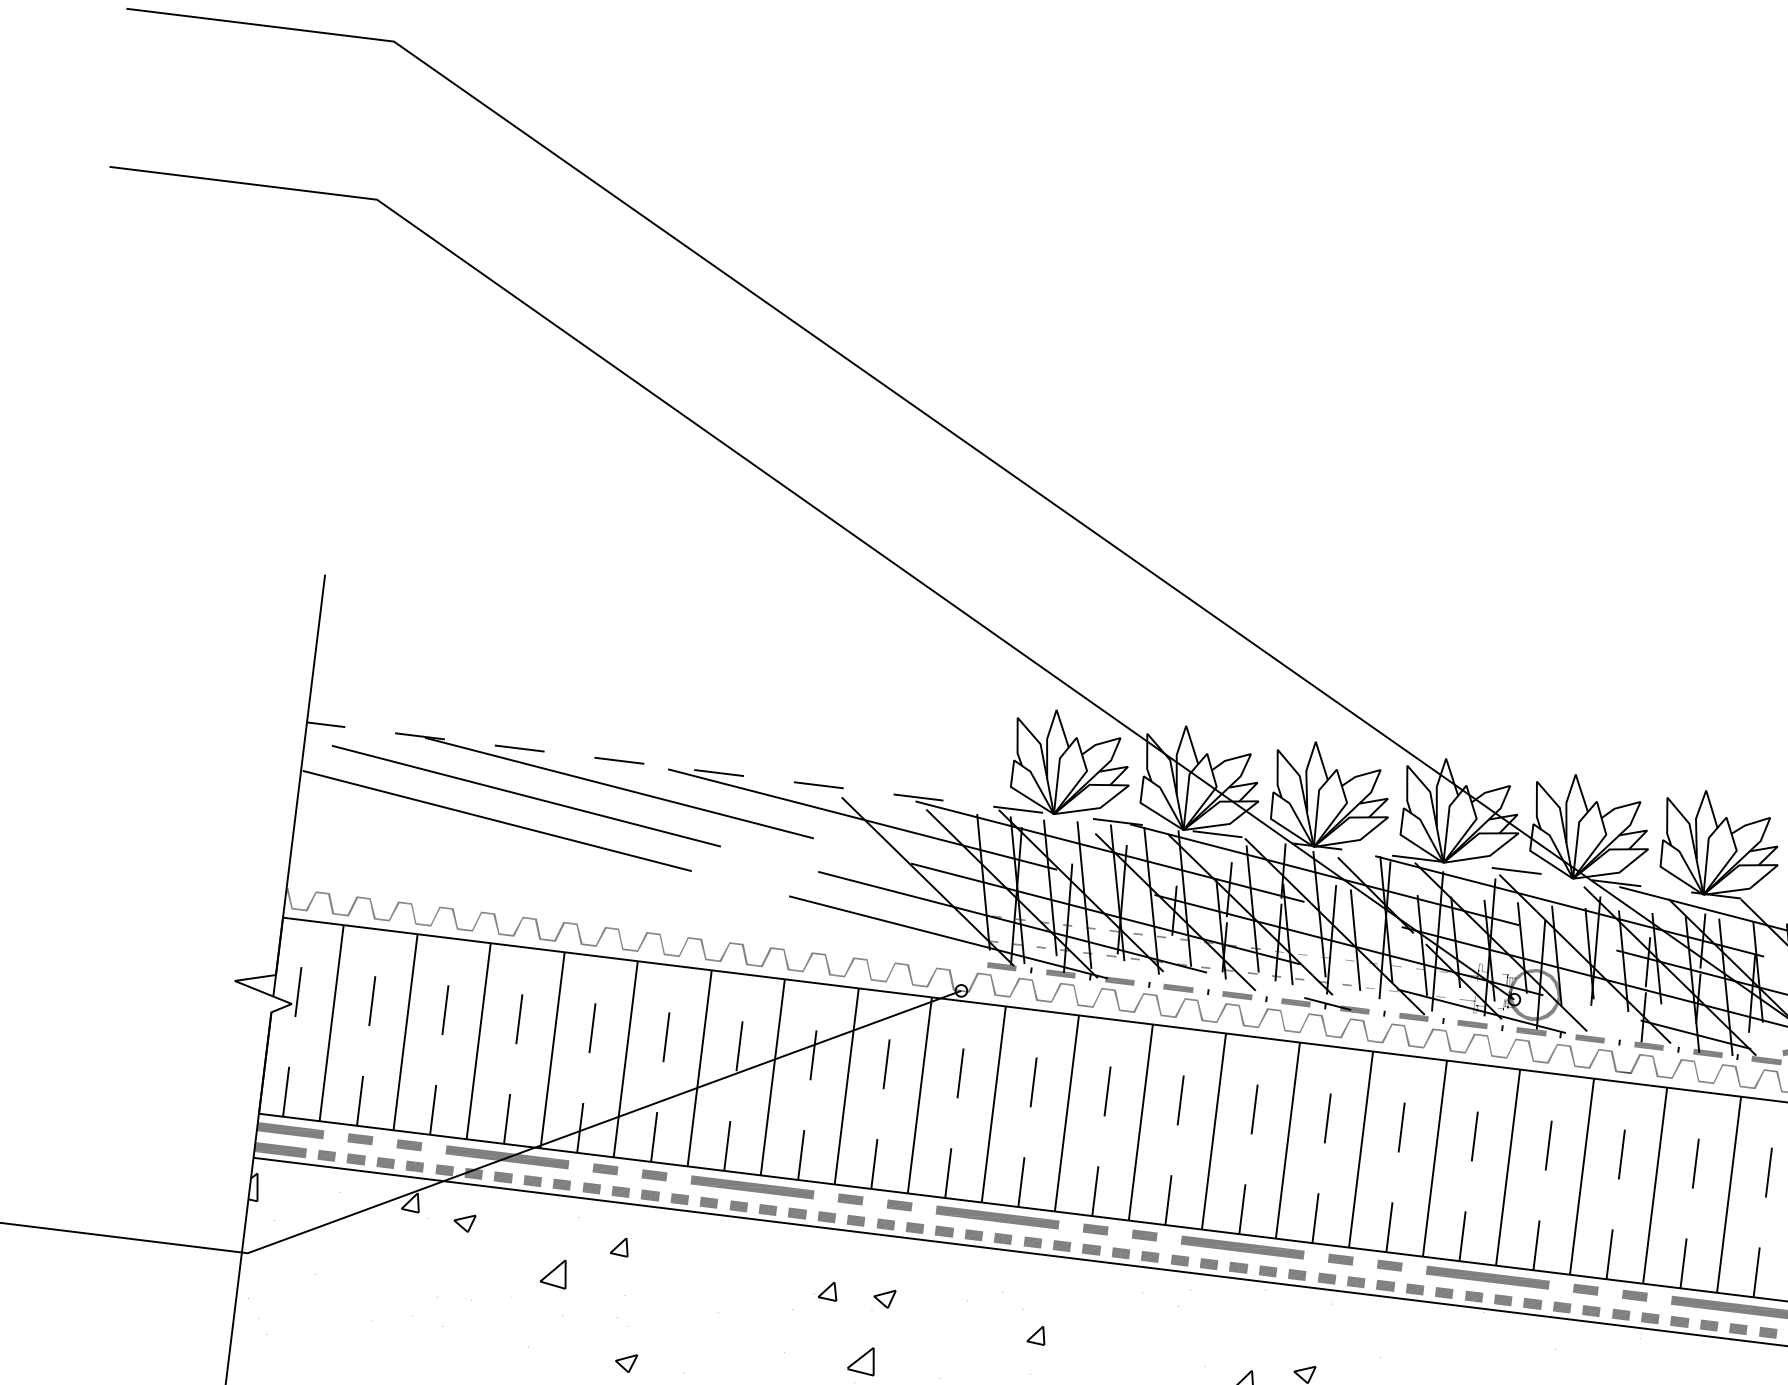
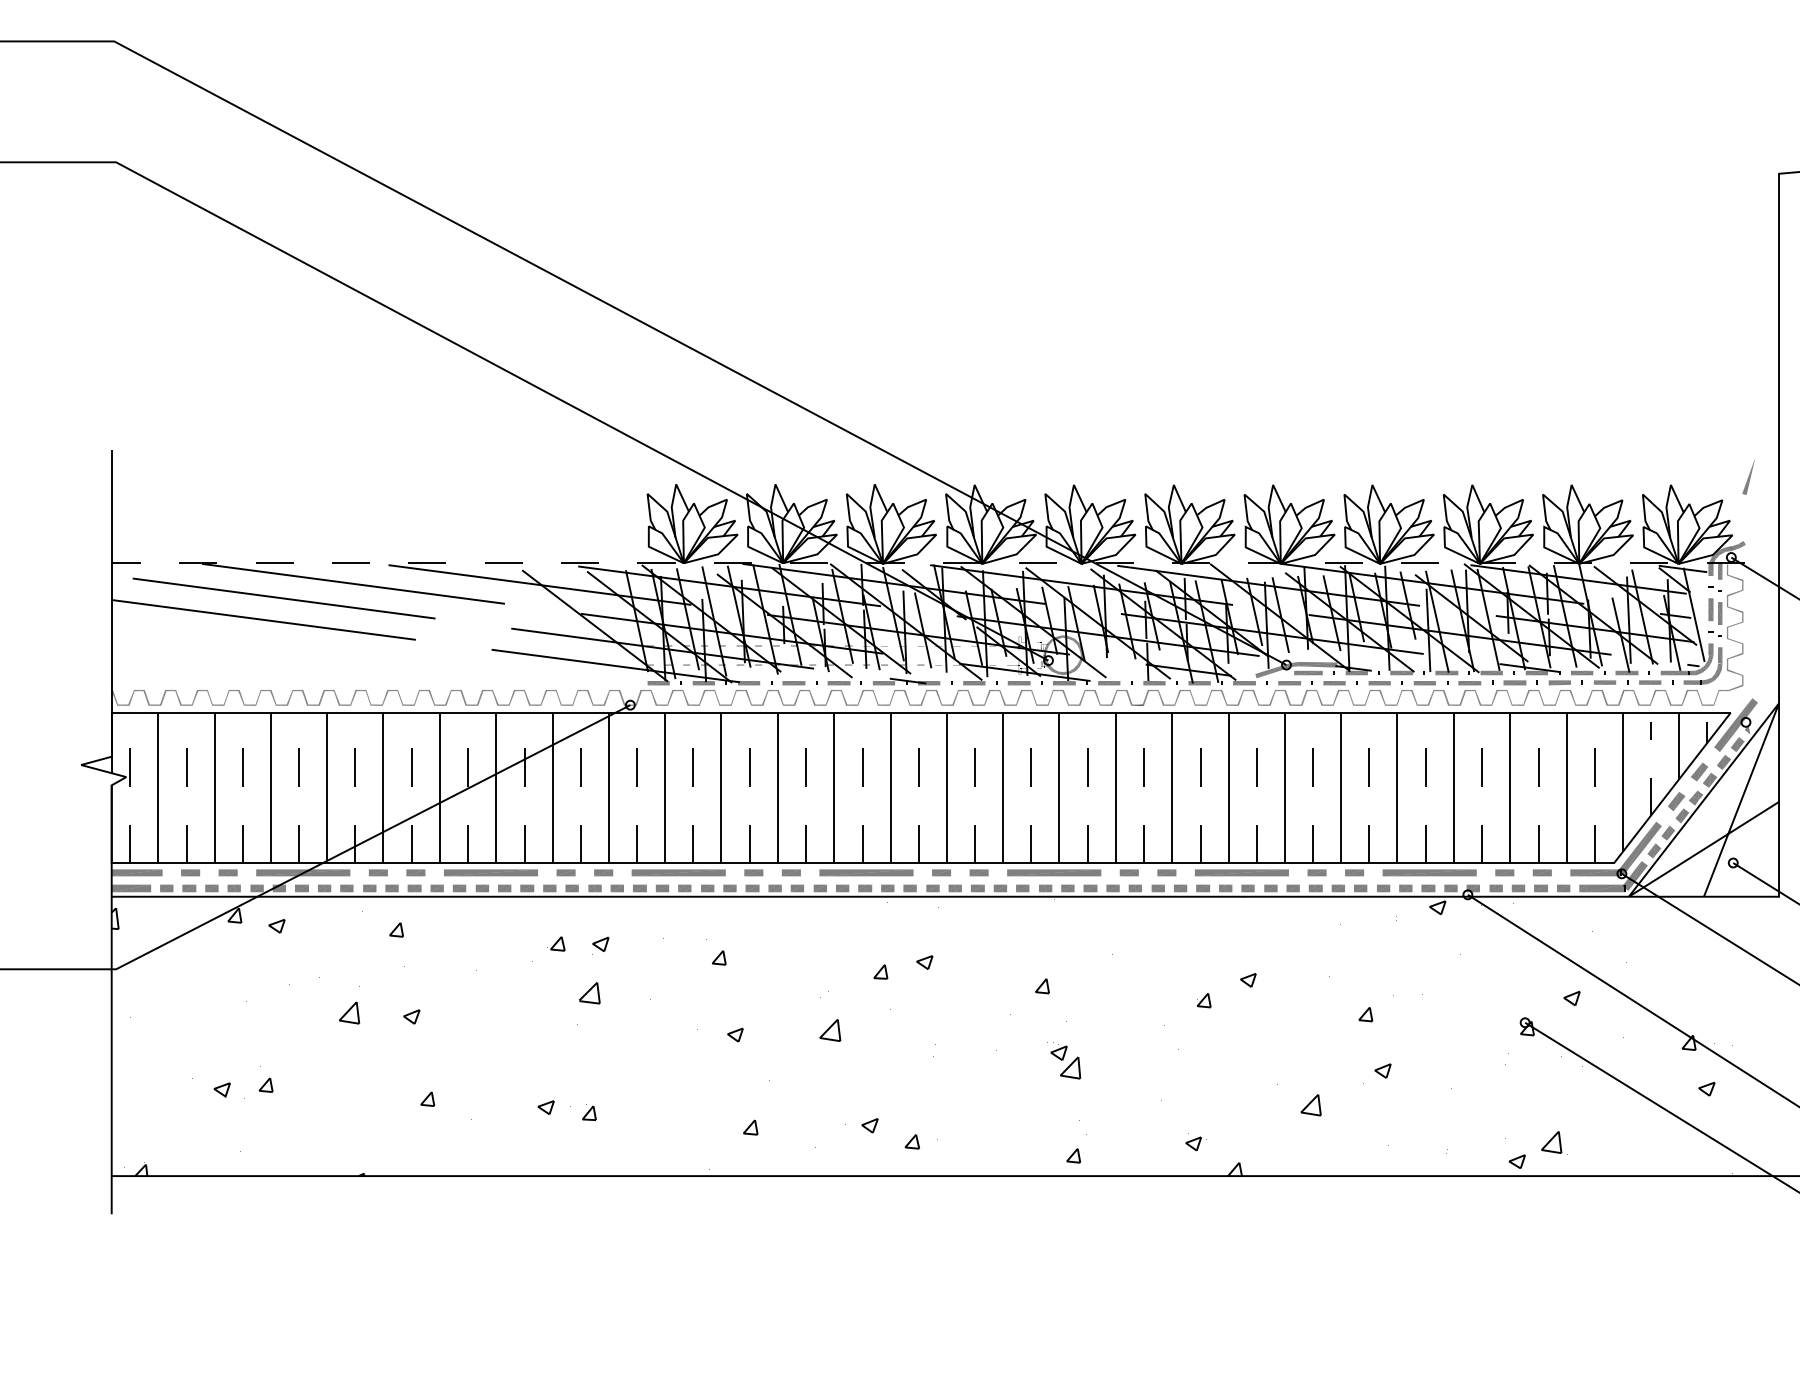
part: (554, 1272) -> (349, 1012), moved

